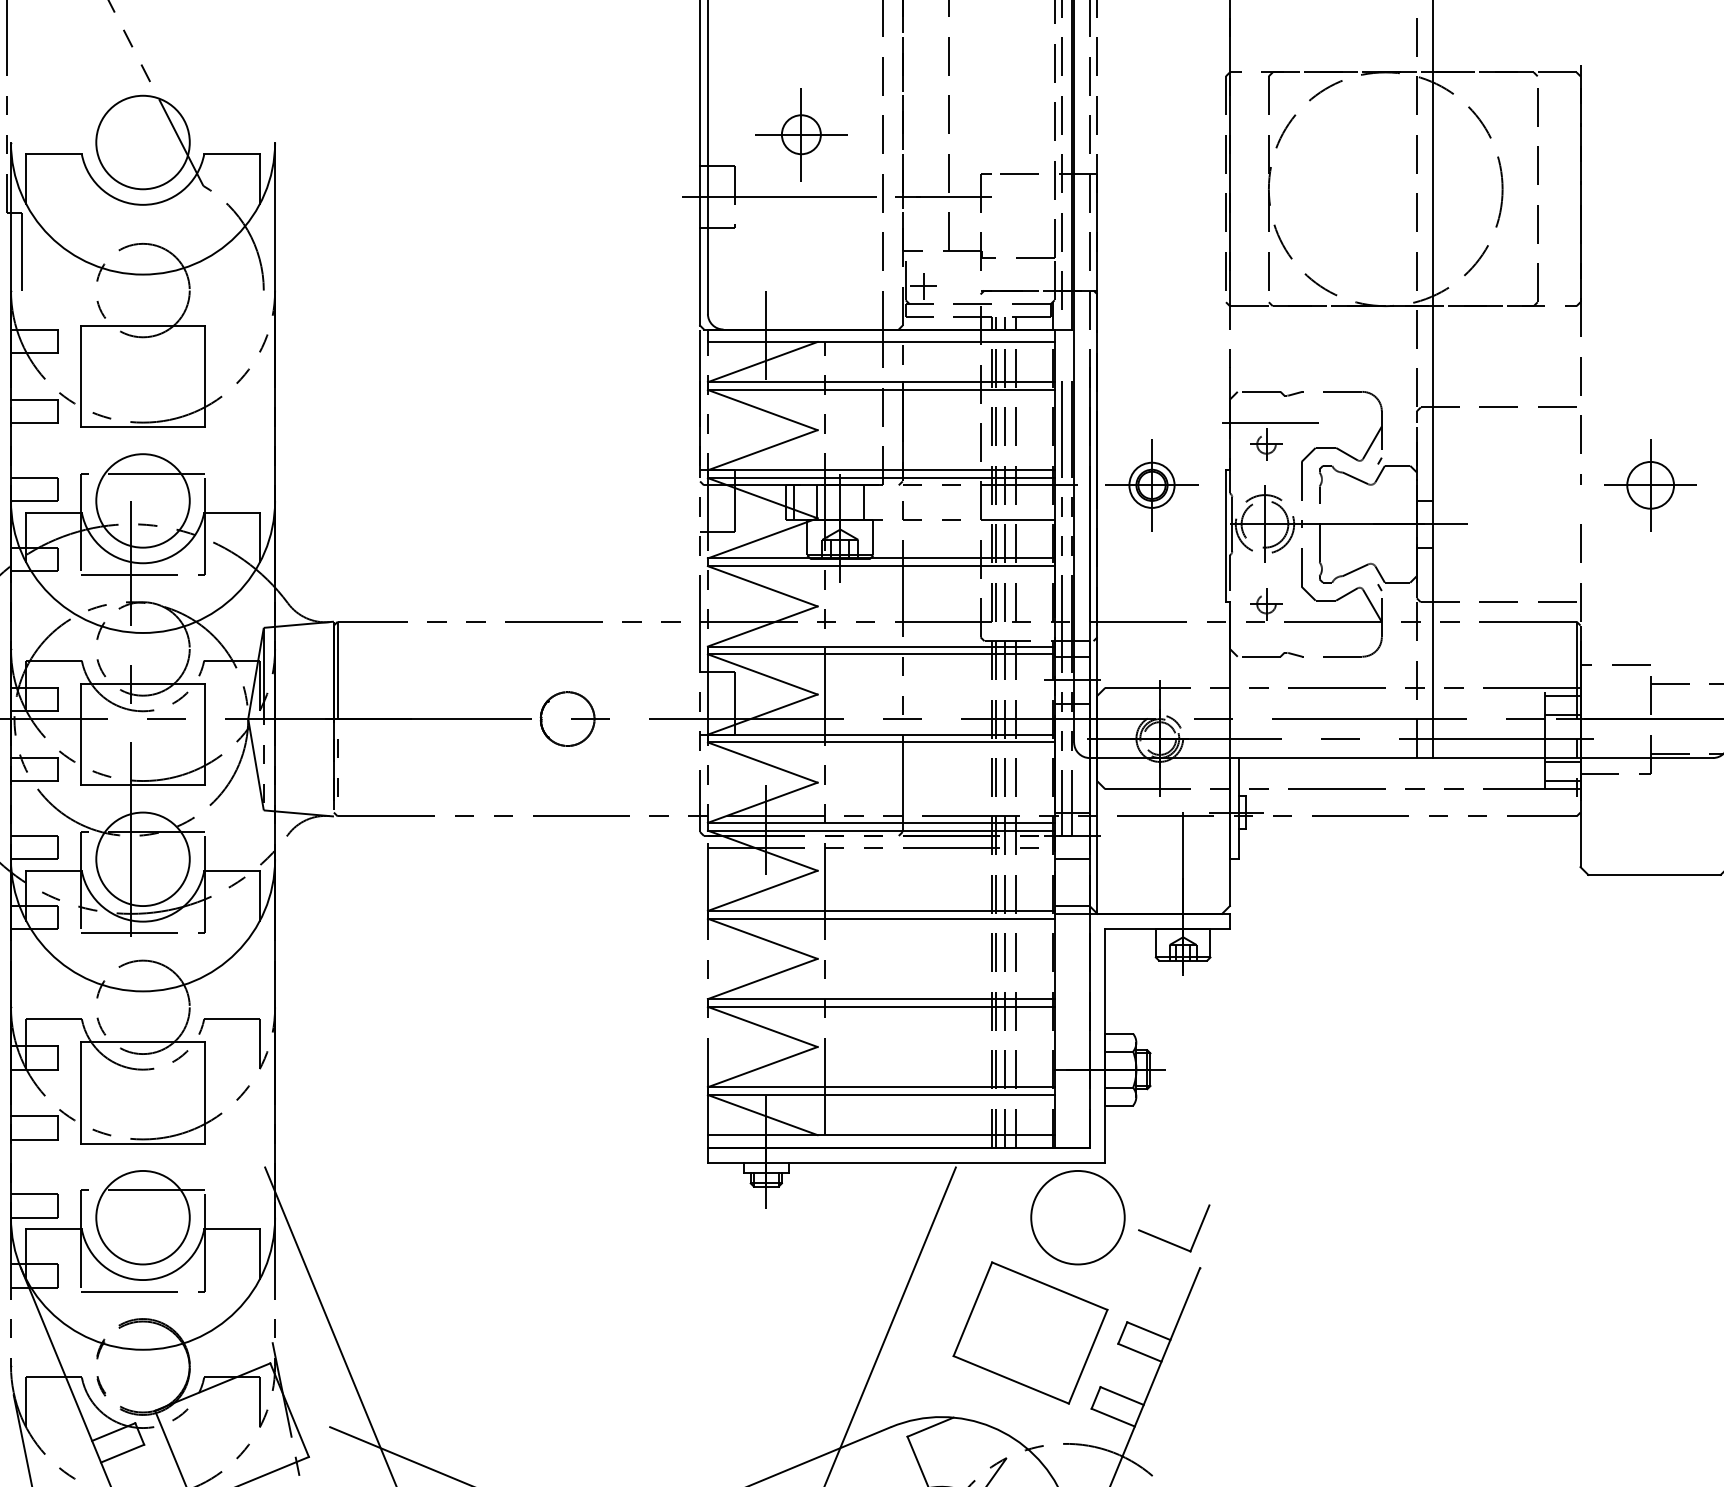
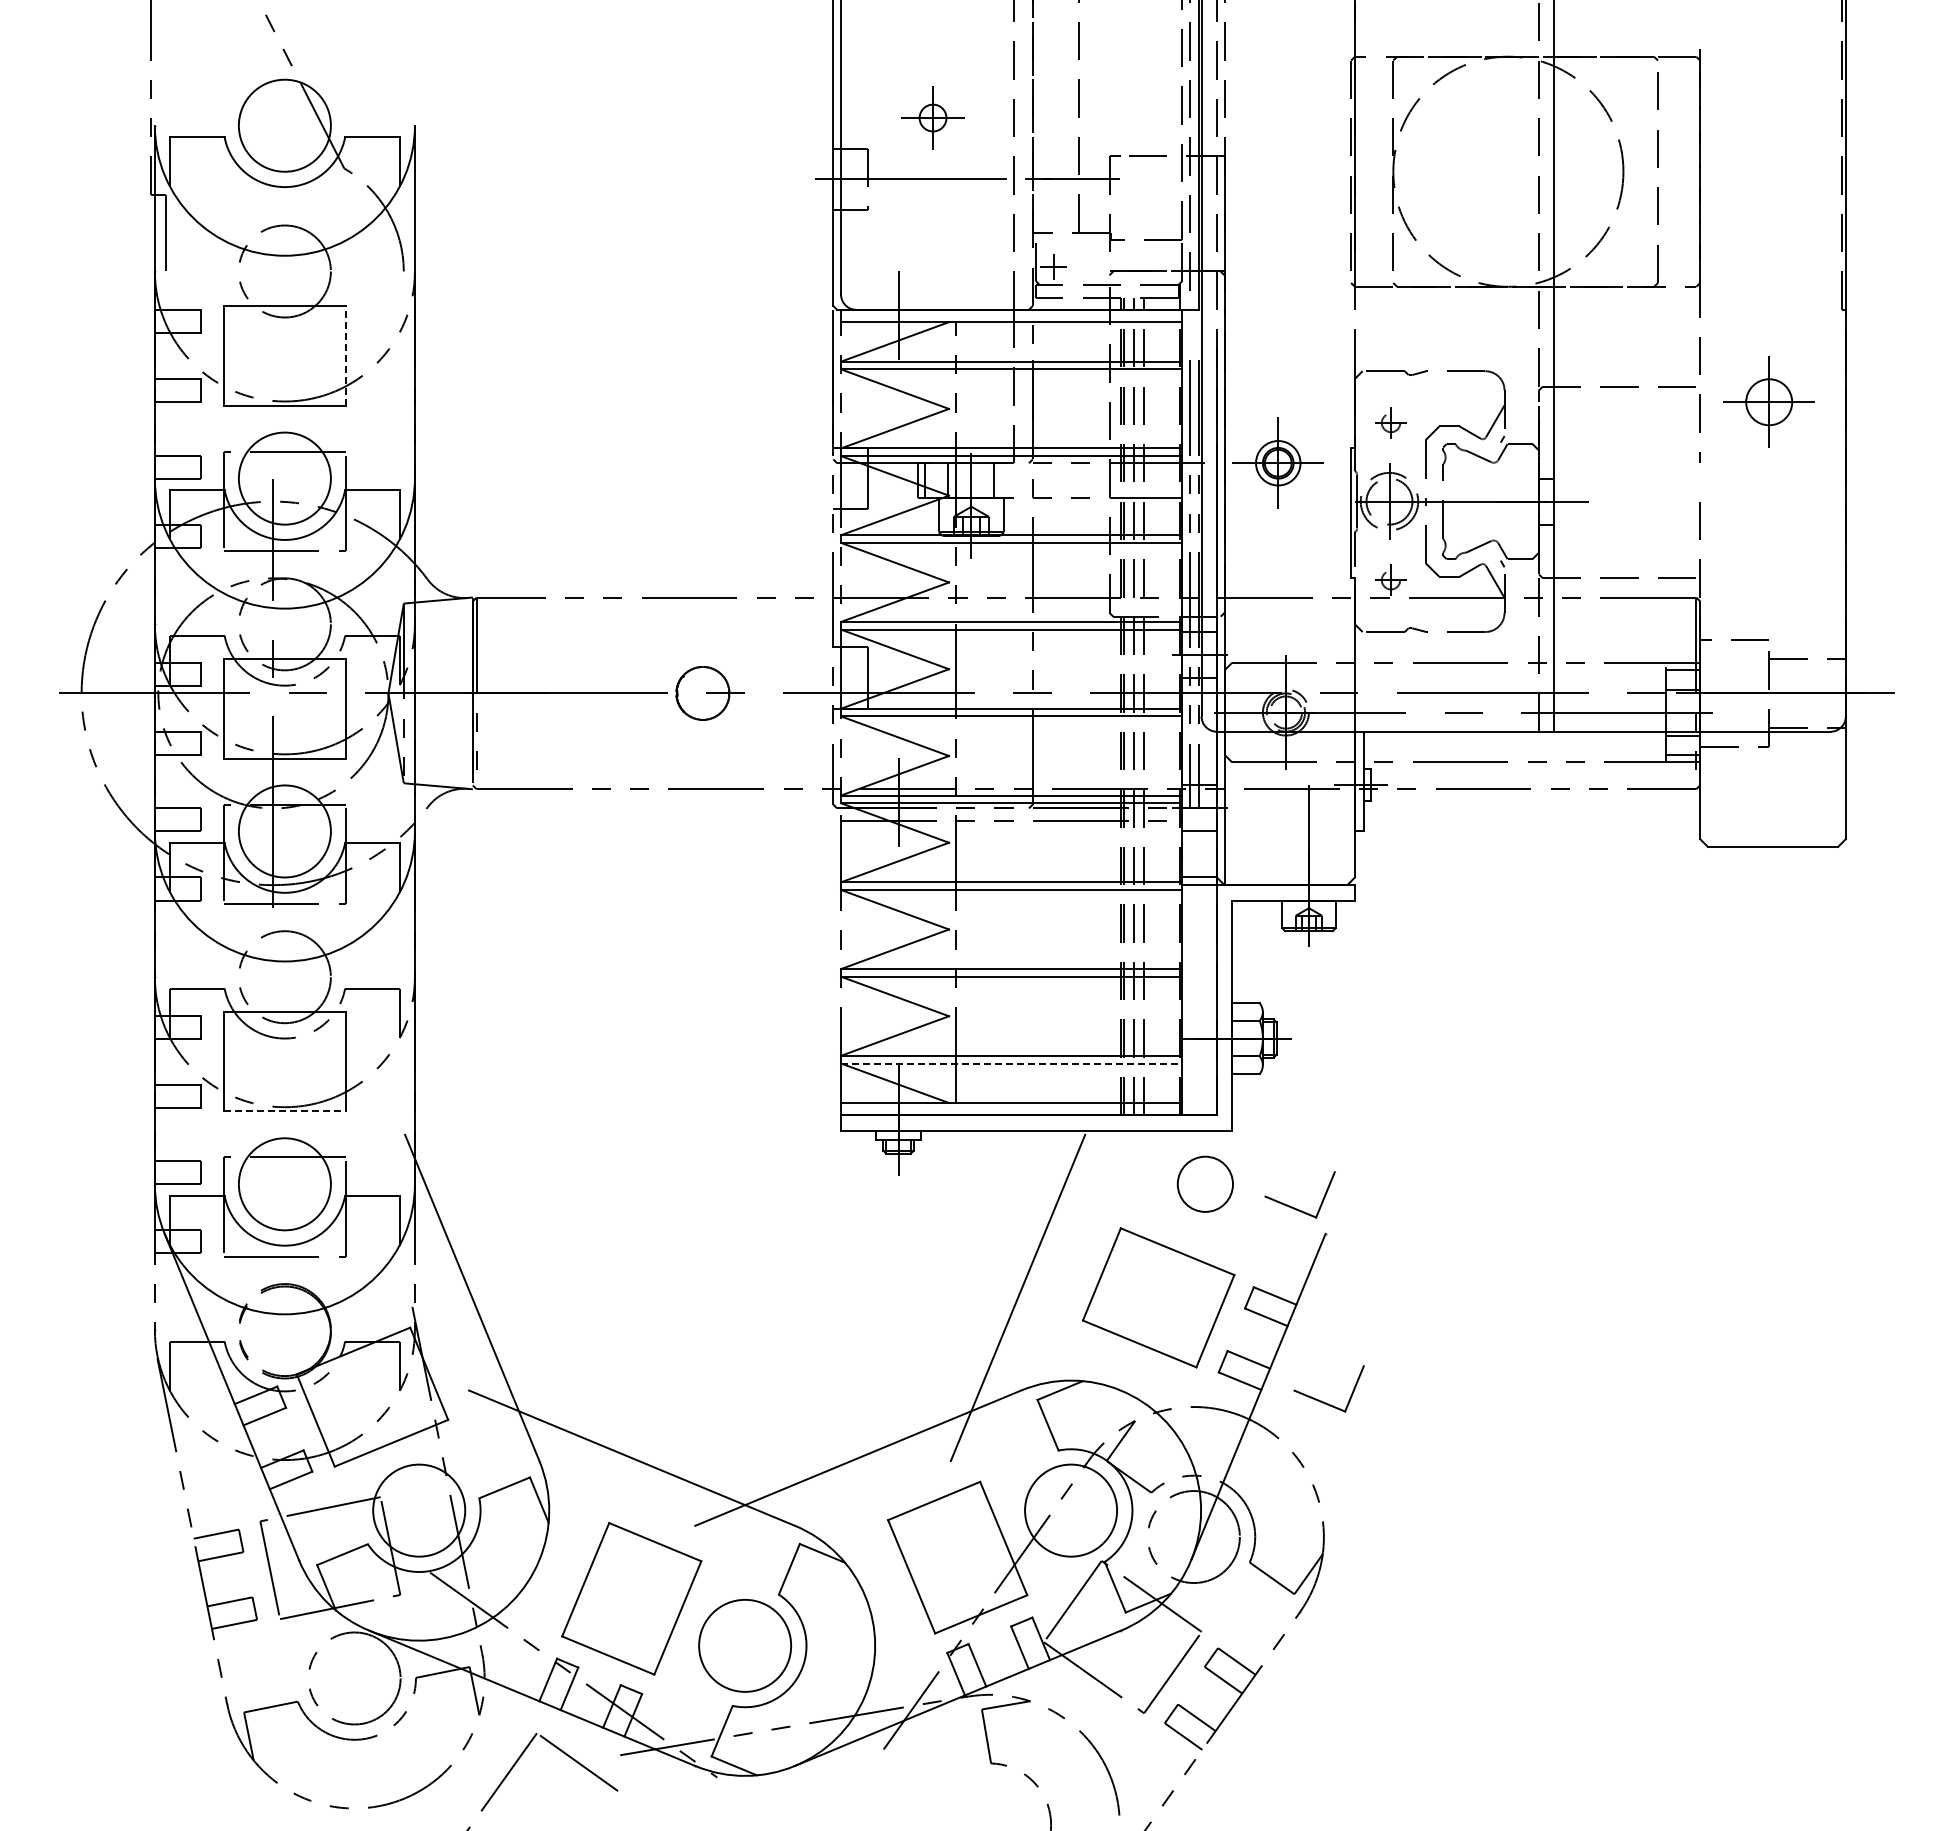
part: (800, 134) -> (932, 117), size x0.7
line: (205, 375) -> (346, 355), solid -> dashed
line: (1270, 422) -> (1394, 401), removed
part: (1649, 484) -> (1768, 401), moved
line: (881, 1095) -> (1011, 1063), solid -> dashed
line: (143, 1143) -> (285, 1111), solid -> dashed
circle: (1078, 1217) -> (1205, 1184), size x0.6
part: (1195, 1437) -> (1321, 1400), added

